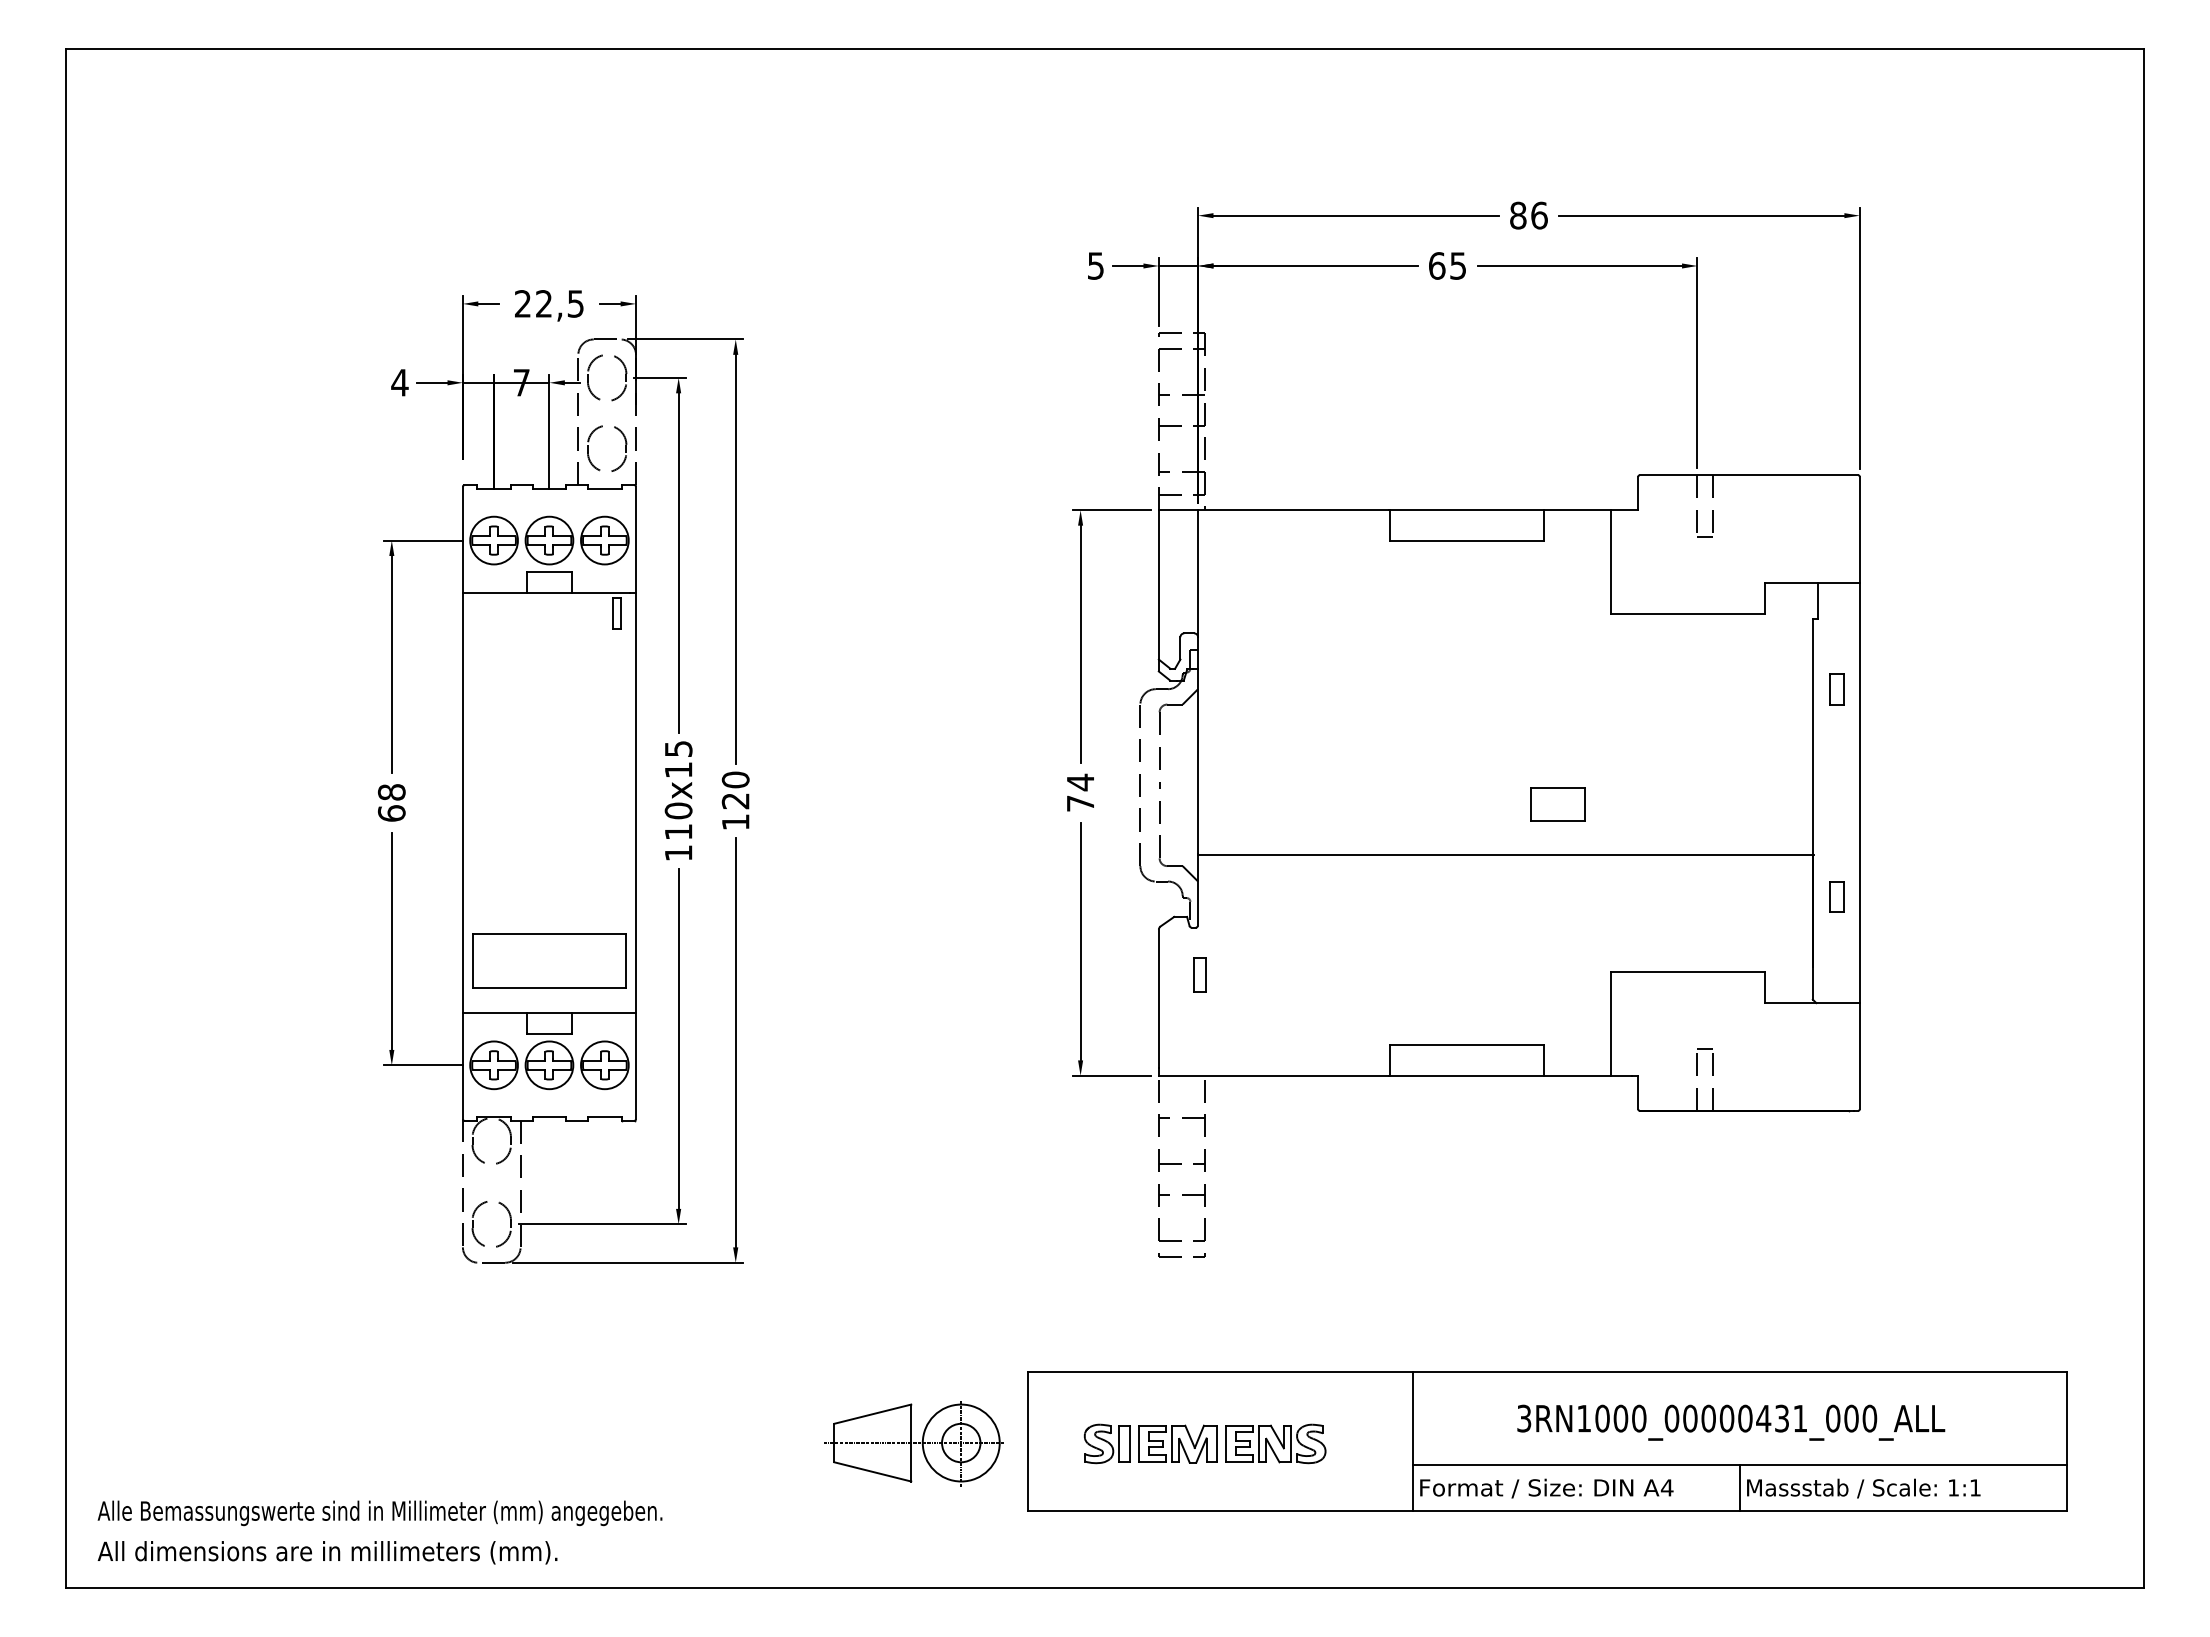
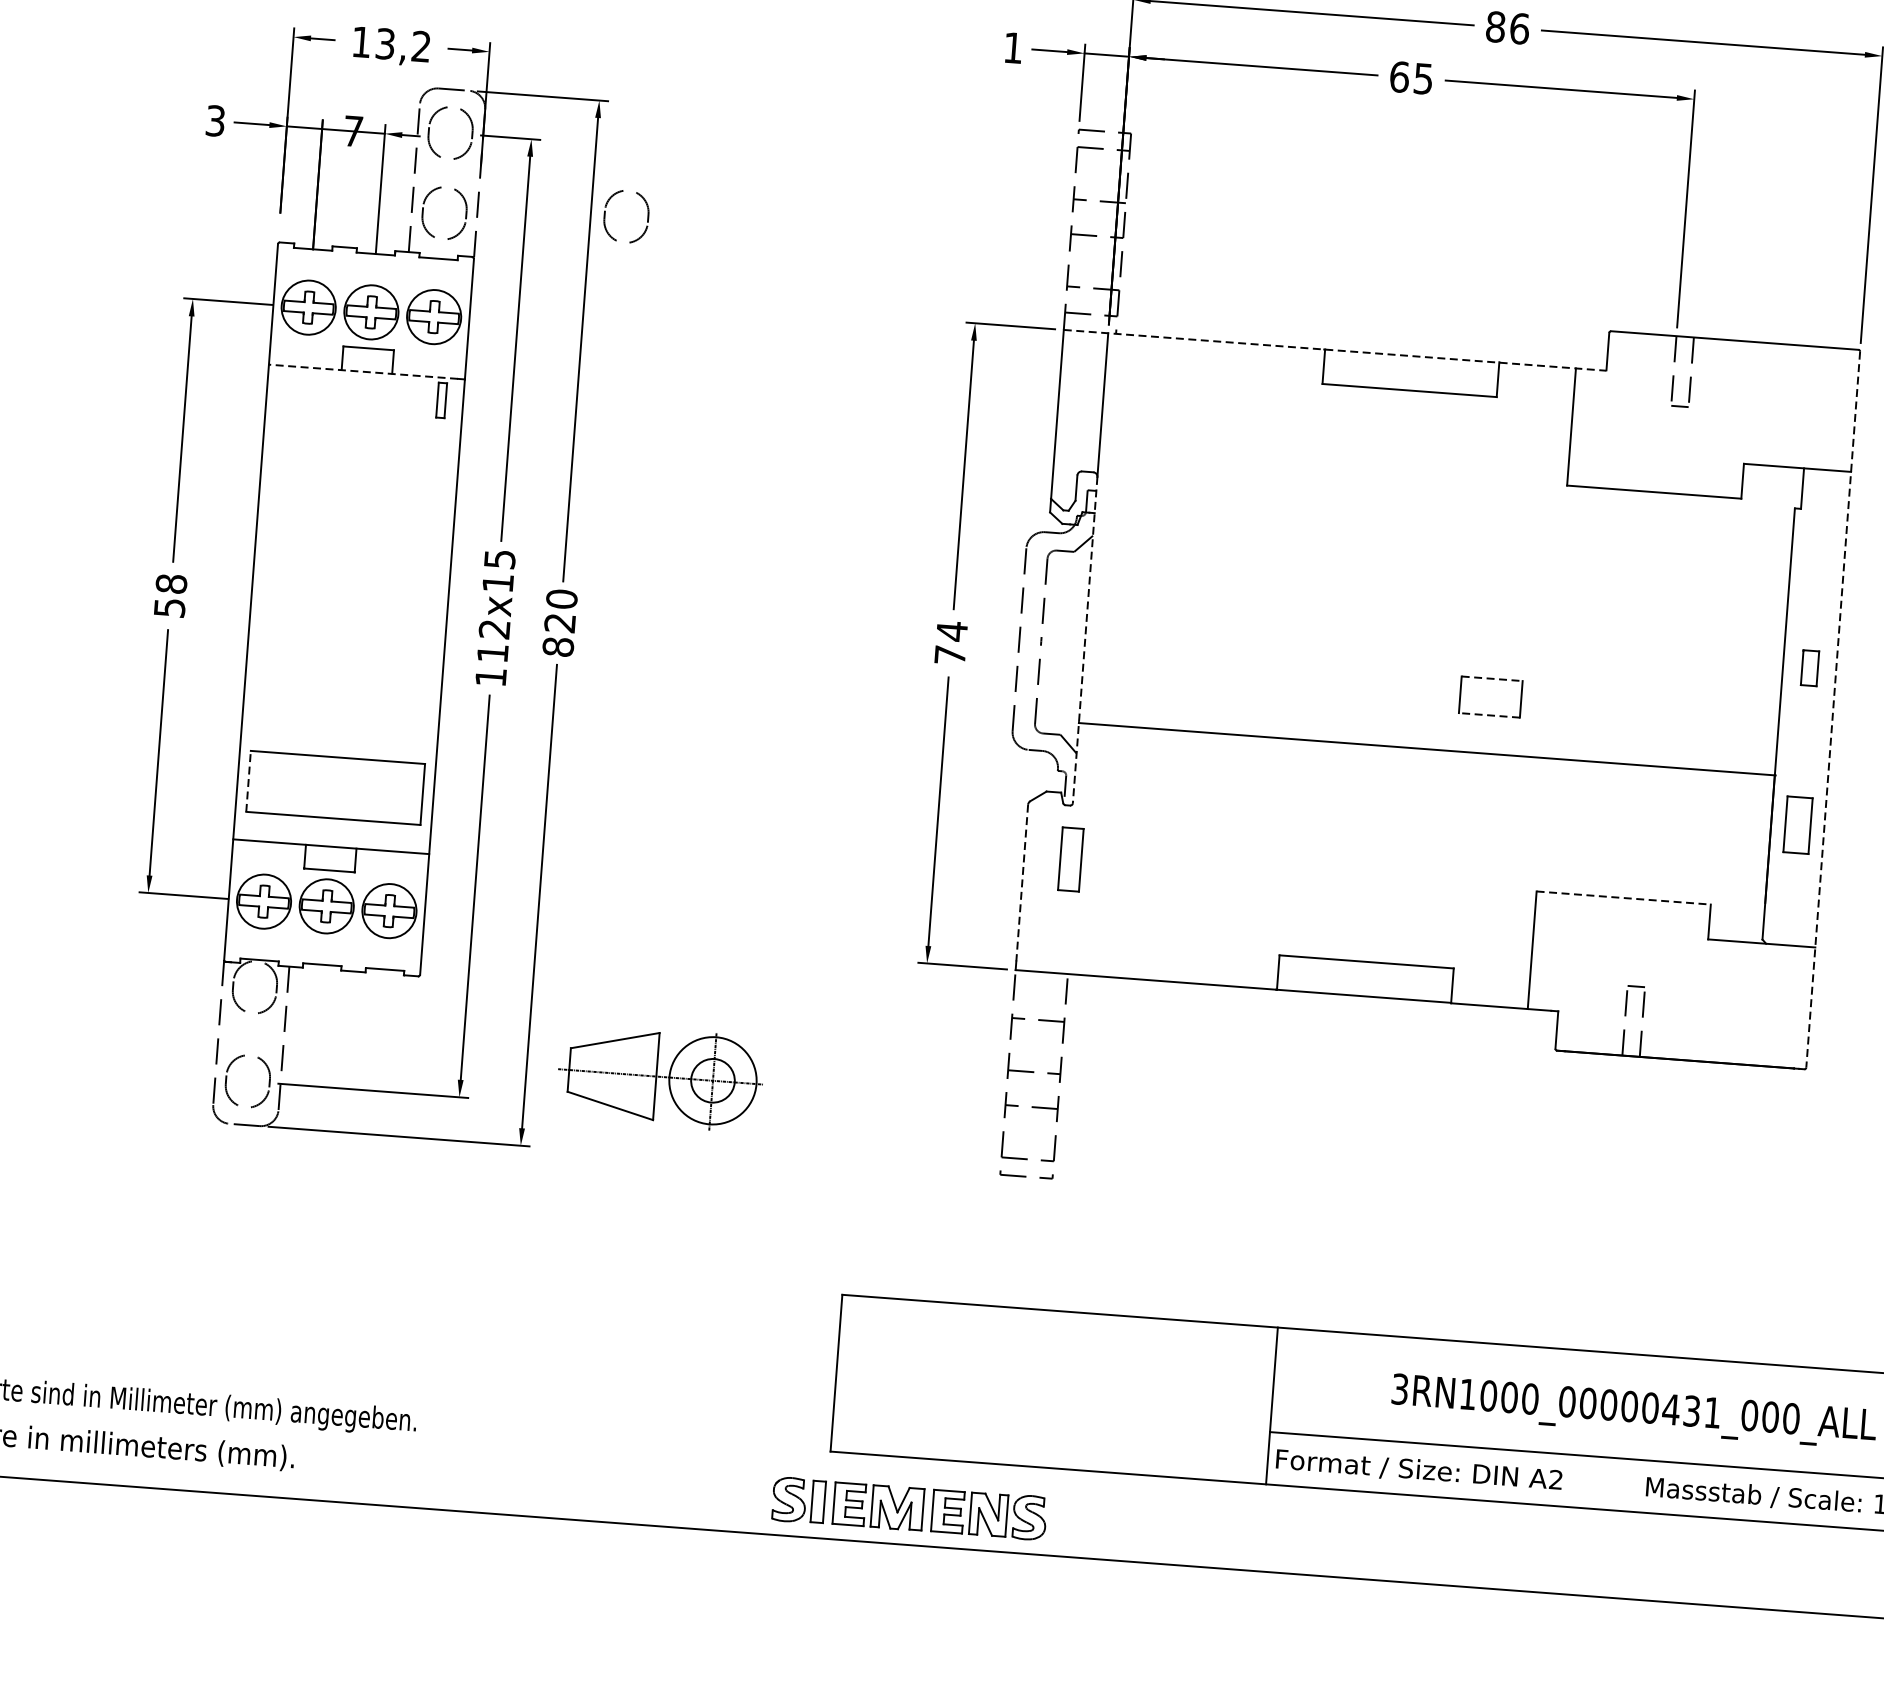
text: (1095, 265) -> (1012, 47), 5 -> 1
text: (549, 303) -> (391, 43), 22,5 -> 13,2
text: (399, 382) -> (215, 120), 4 -> 3
part: (785, 439) -> (647, 218), added
line: (1398, 510) -> (1335, 350), solid -> dashed
line: (545, 593) -> (362, 371), solid -> dashed
part: (1836, 689) -> (1809, 668), moved
line: (1198, 781) -> (1085, 640), solid -> dashed
line: (1558, 788) -> (1492, 678), solid -> dashed
line: (1859, 793) -> (1832, 710), solid -> dashed
text: (678, 810) -> (494, 628), 110x15 -> 112x15
text: (391, 813) -> (169, 607), 68 -> 58
line: (1558, 820) -> (1489, 715), solid -> dashed
text: (735, 822) -> (558, 647), 120 -> 820
part: (1836, 896) -> (1798, 824), size x1.6
line: (472, 960) -> (248, 781), solid -> dashed
line: (1688, 972) -> (1624, 898), solid -> dashed
part: (1199, 974) -> (1070, 858), size x1.6
line: (1158, 999) -> (1021, 883), solid -> dashed
part: (913, 1443) -> (658, 1077), moved
part: (1204, 1443) -> (908, 1508), moved
text: (1666, 1487) -> (1555, 1479), A4 -> A2
line: (1739, 1487) -> (1637, 1485), removed

